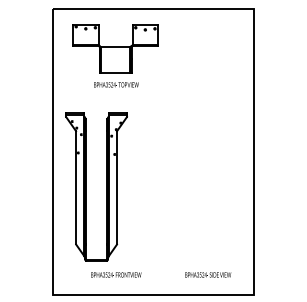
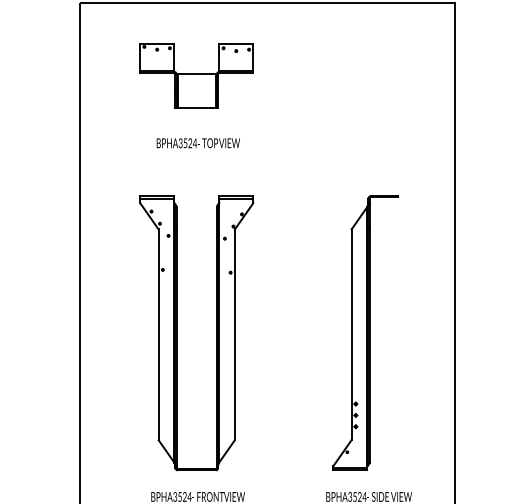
part: (115, 48) -> (196, 75), size x0.71
part: (86, 186) -> (178, 332), moved
part: (205, 186) -> (364, 332), added

